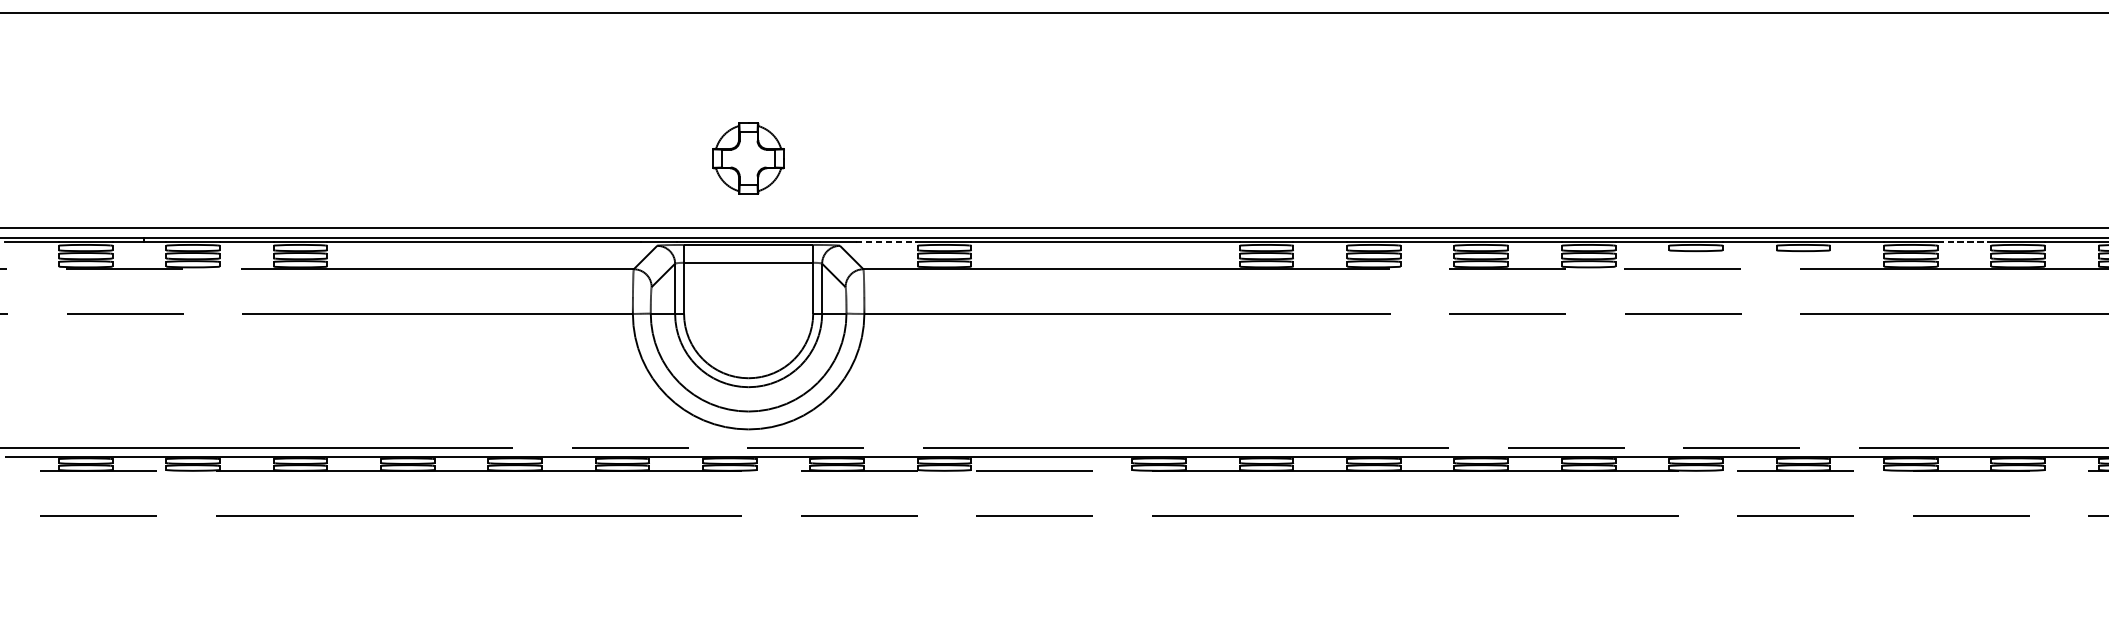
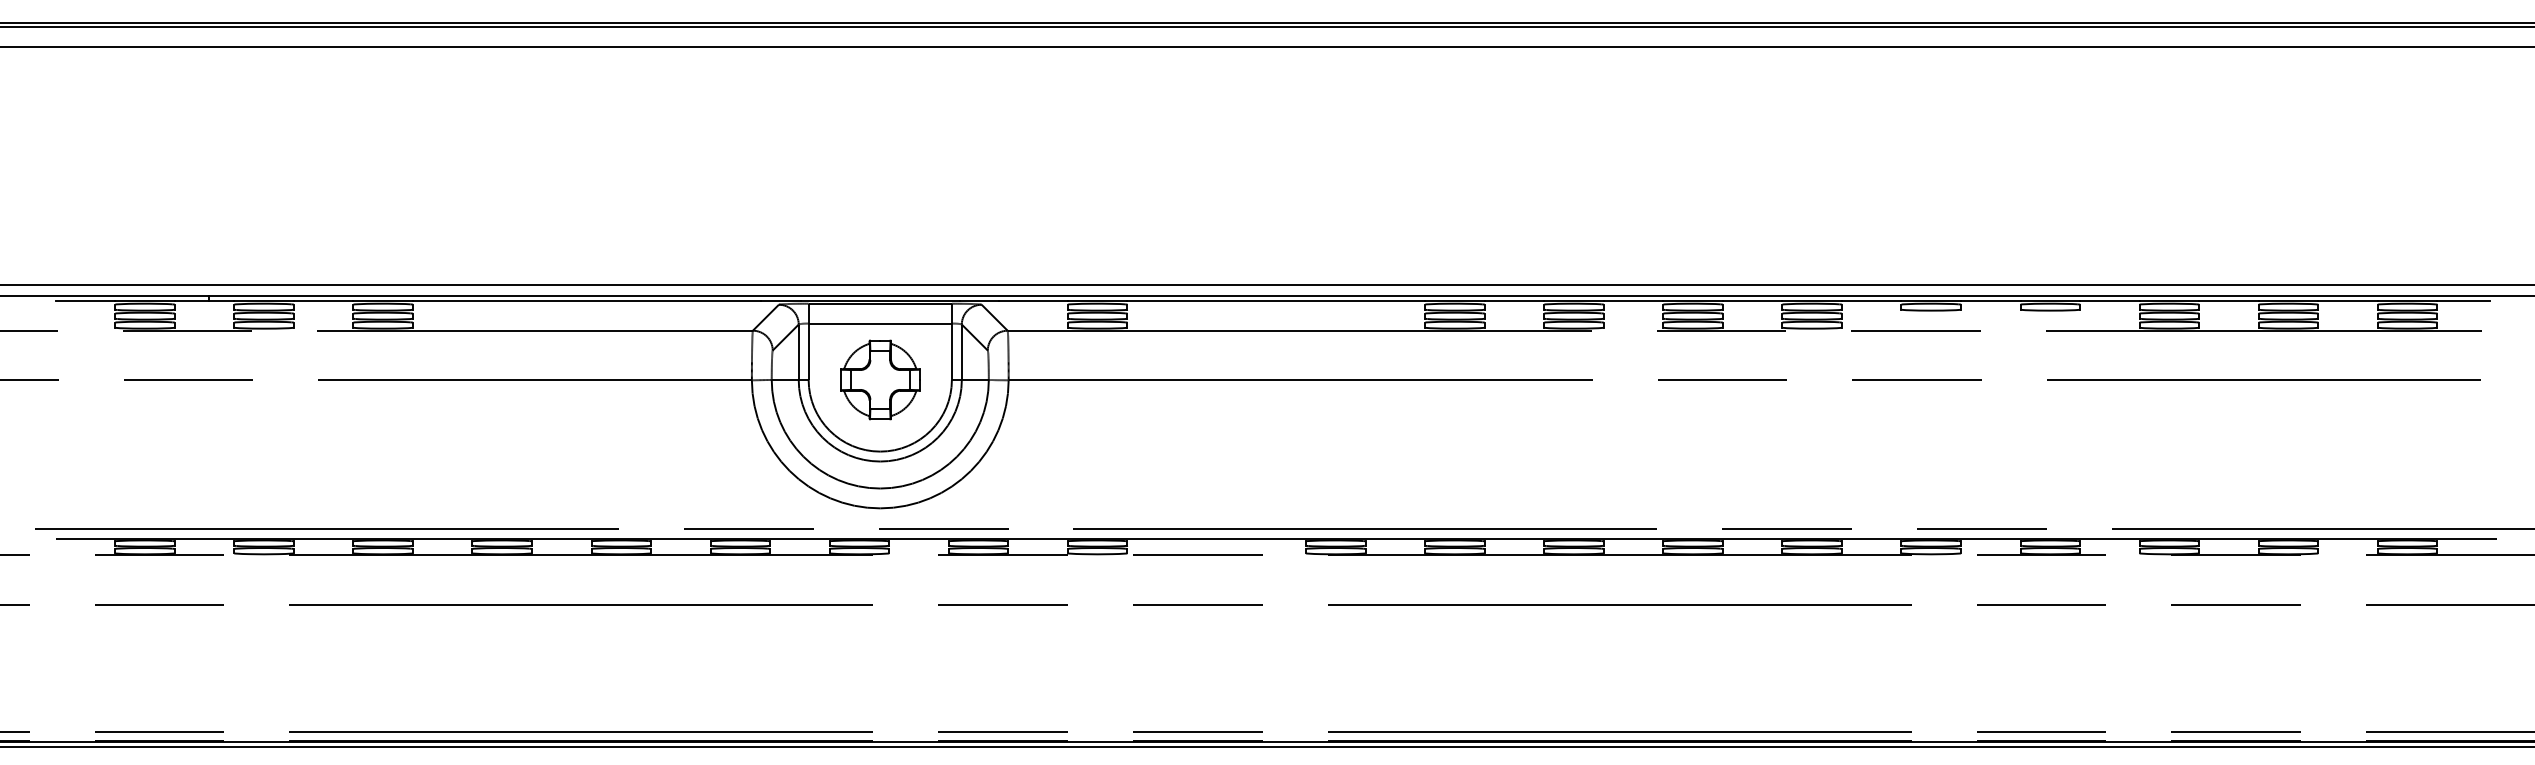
part: (748, 158) -> (880, 379), moved
line: (887, 242) -> (1034, 300), dashed -> solid
line: (1964, 242) -> (2228, 300), dashed -> solid

